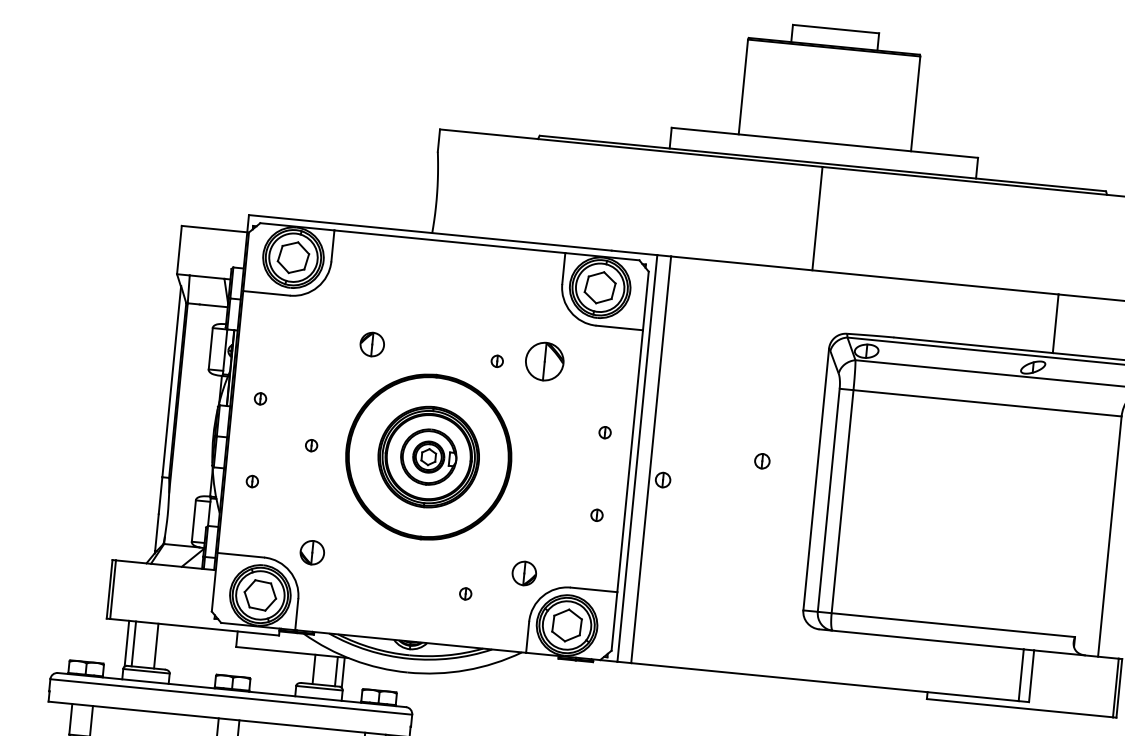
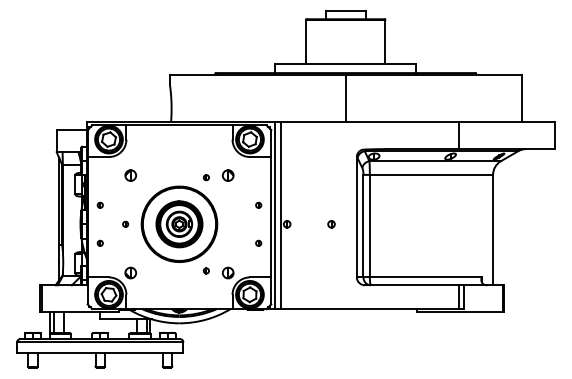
part: (371, 344) -> (130, 175), moved
part: (545, 361) -> (228, 175), size x0.62
part: (762, 461) -> (331, 224), moved
part: (465, 592) -> (206, 270), moved

